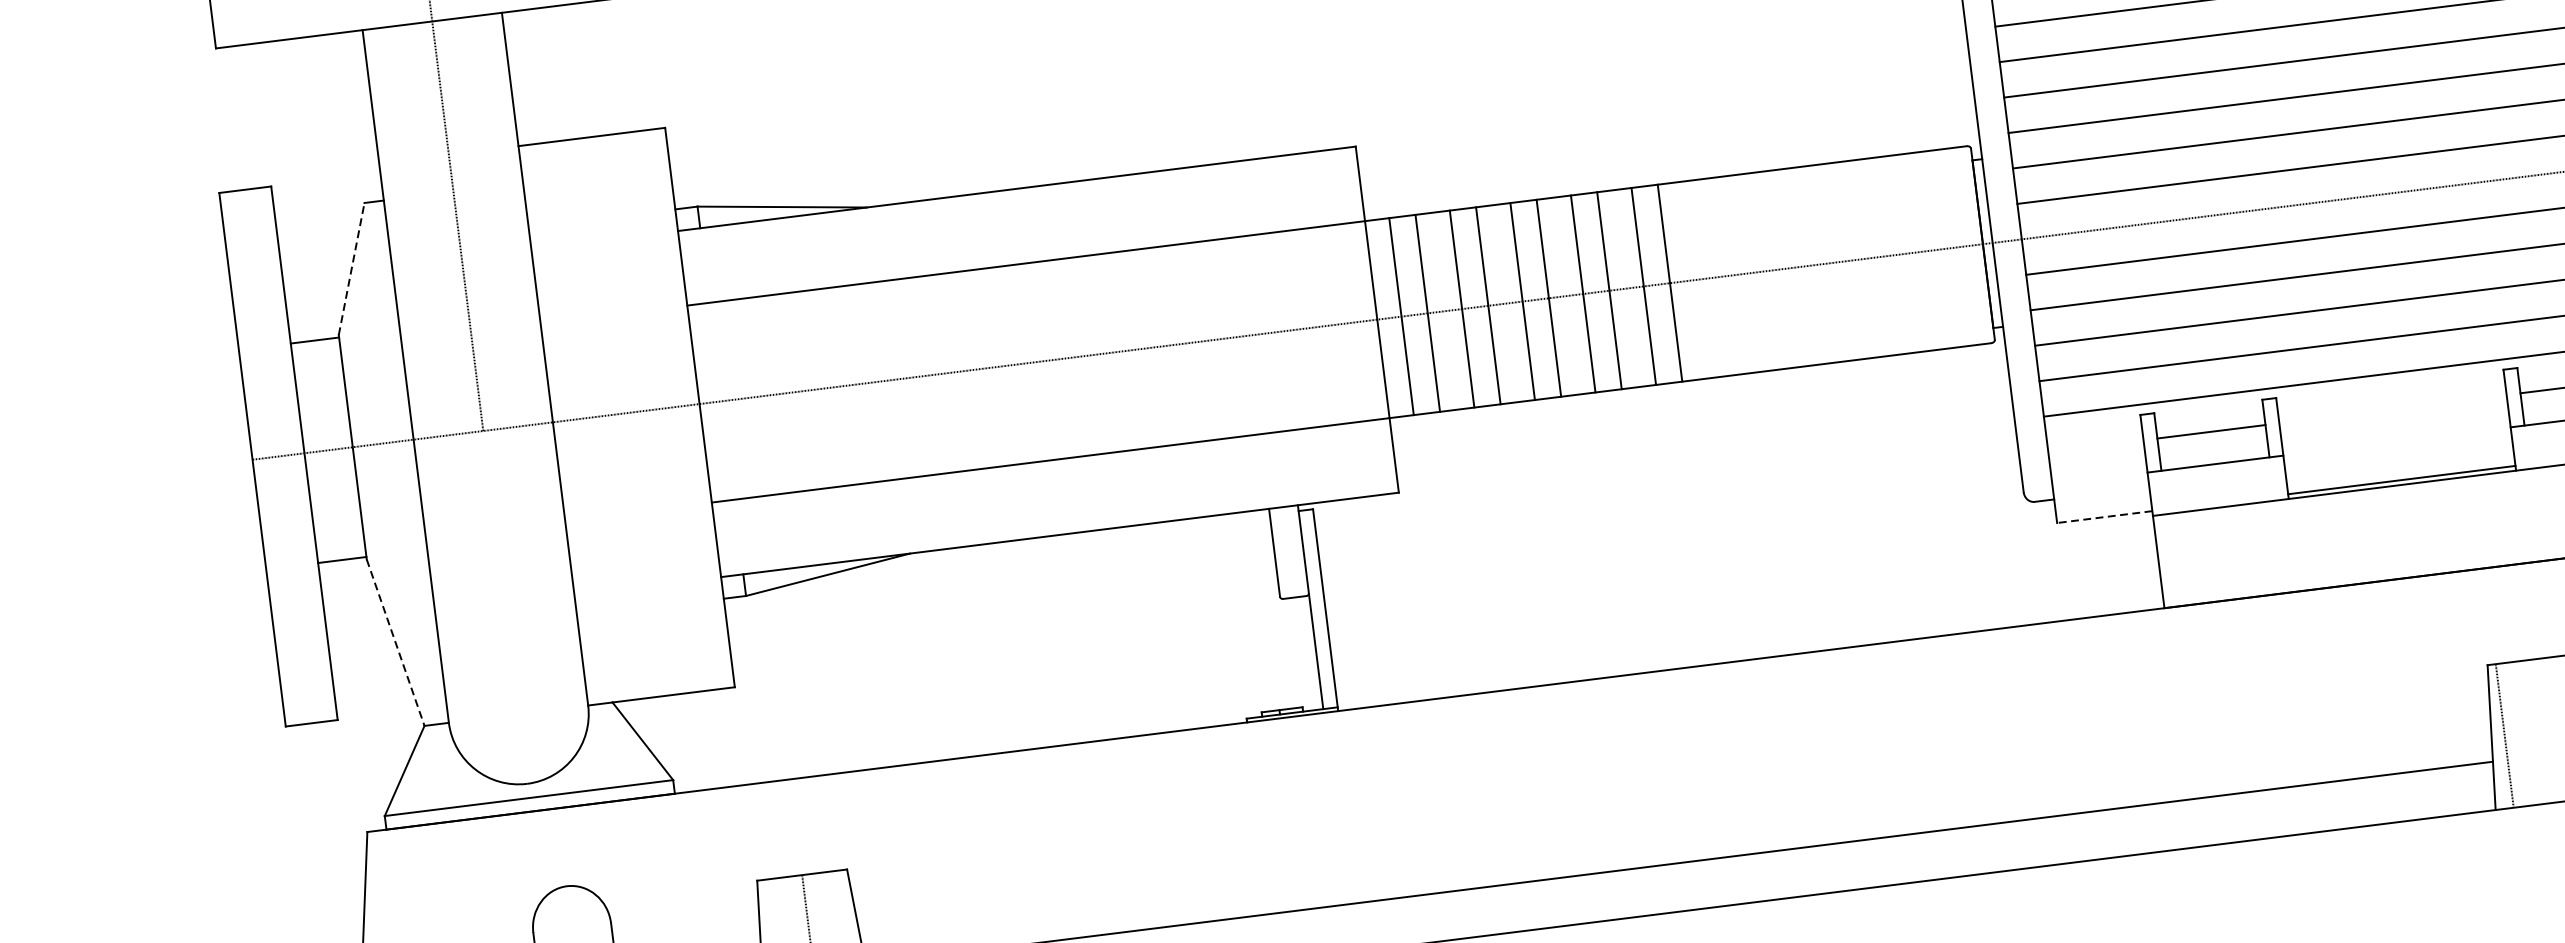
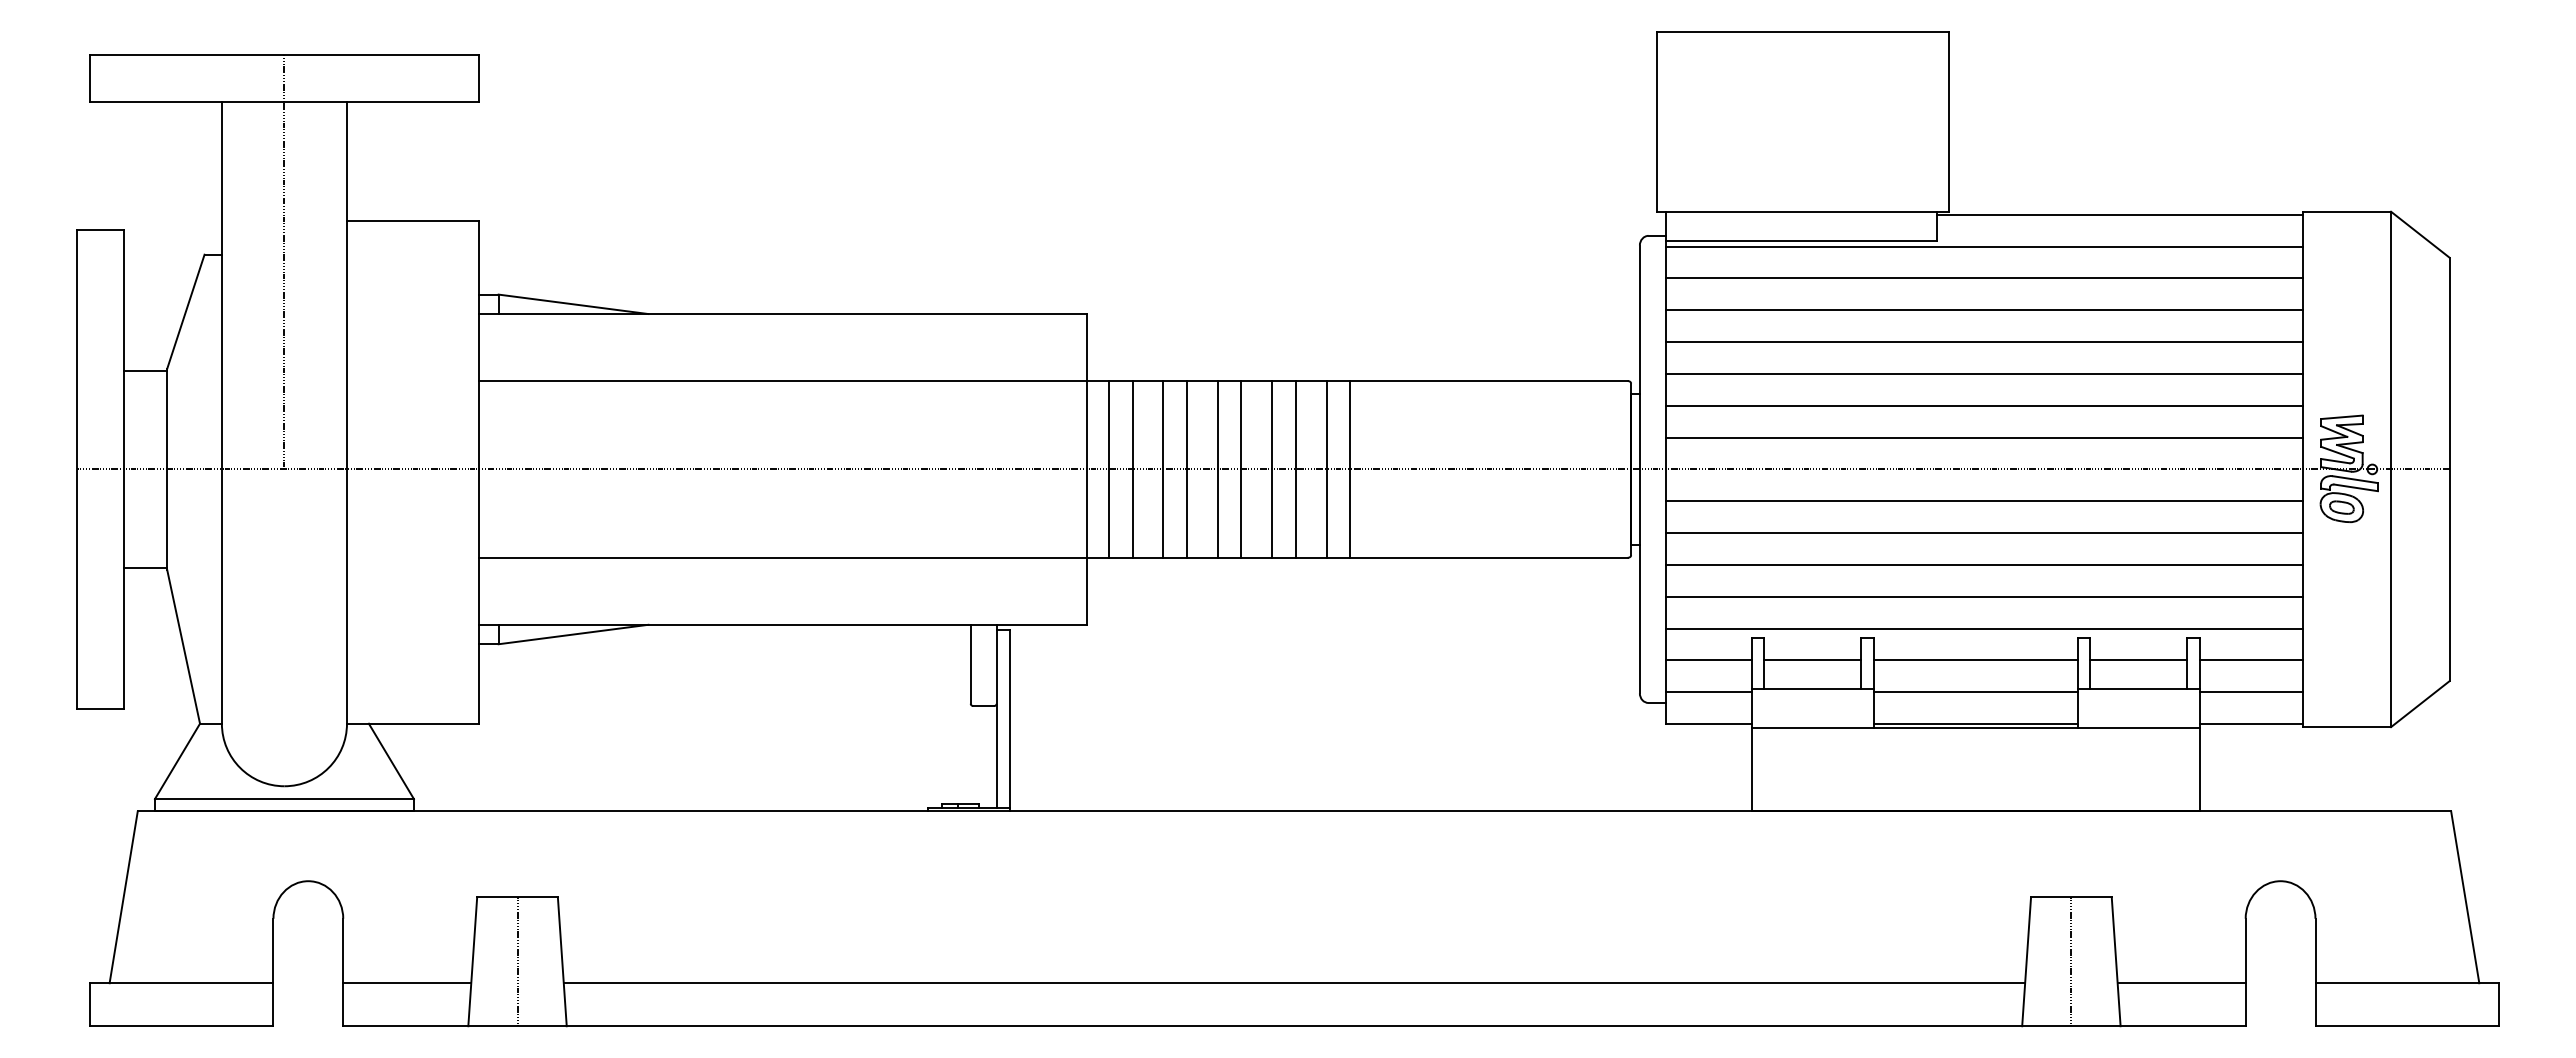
line: (351, 268) -> (185, 311), dashed -> solid
line: (2392, 409) -> (1975, 660), added
line: (2397, 444) -> (1975, 692), added
line: (2095, 446) -> (1708, 660), added
line: (2100, 481) -> (1708, 692), added
line: (2104, 517) -> (1708, 724), dashed -> solid
line: (395, 642) -> (183, 646), dashed -> solid
line: (2504, 735) -> (2071, 961), moved

